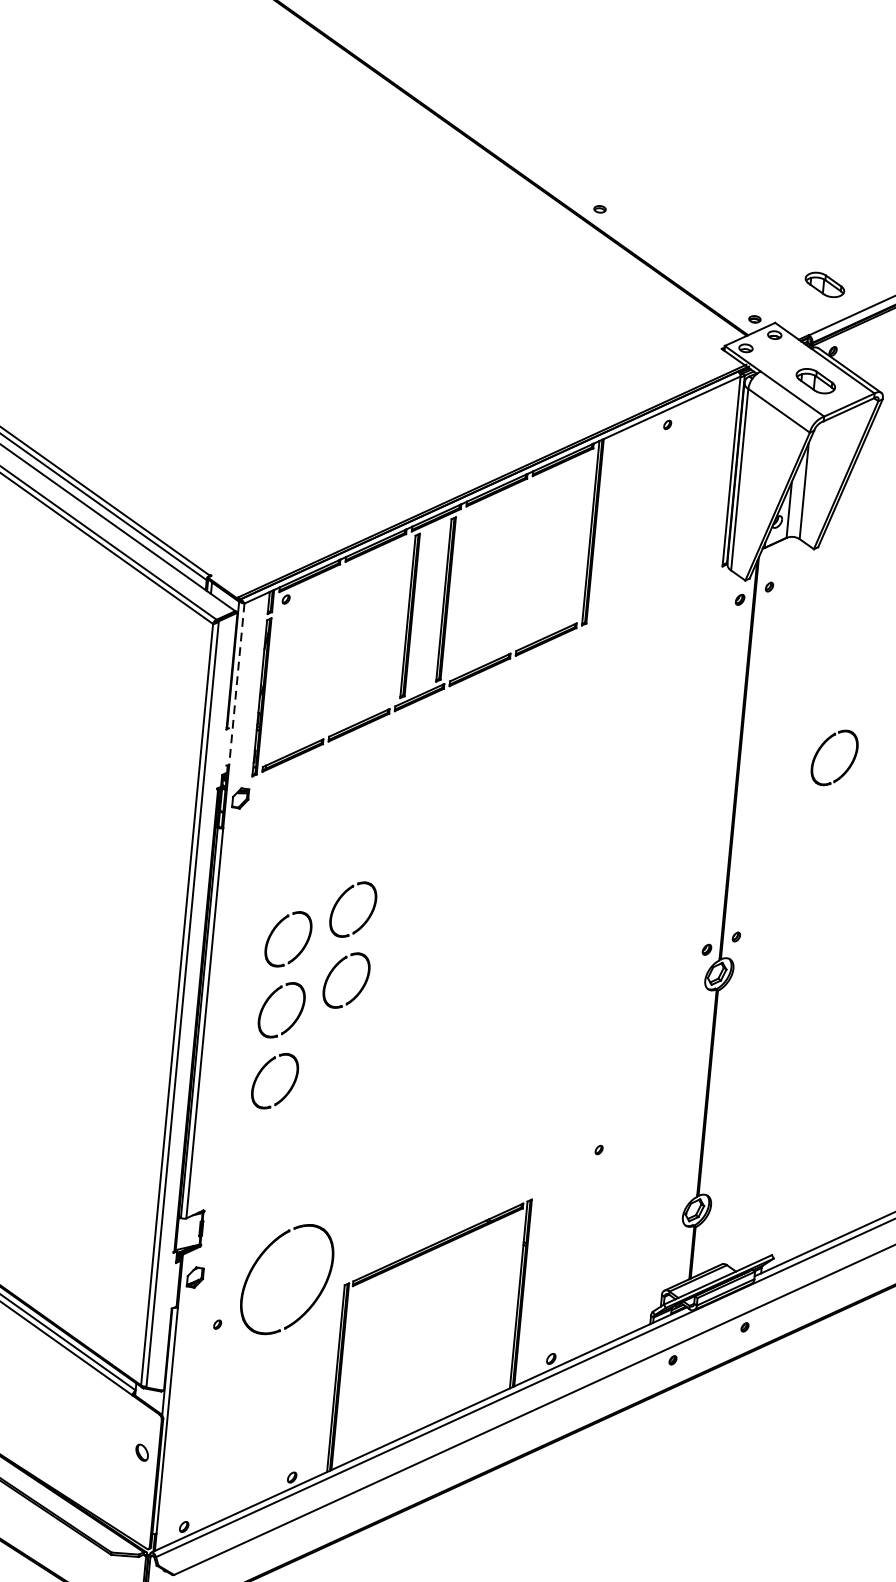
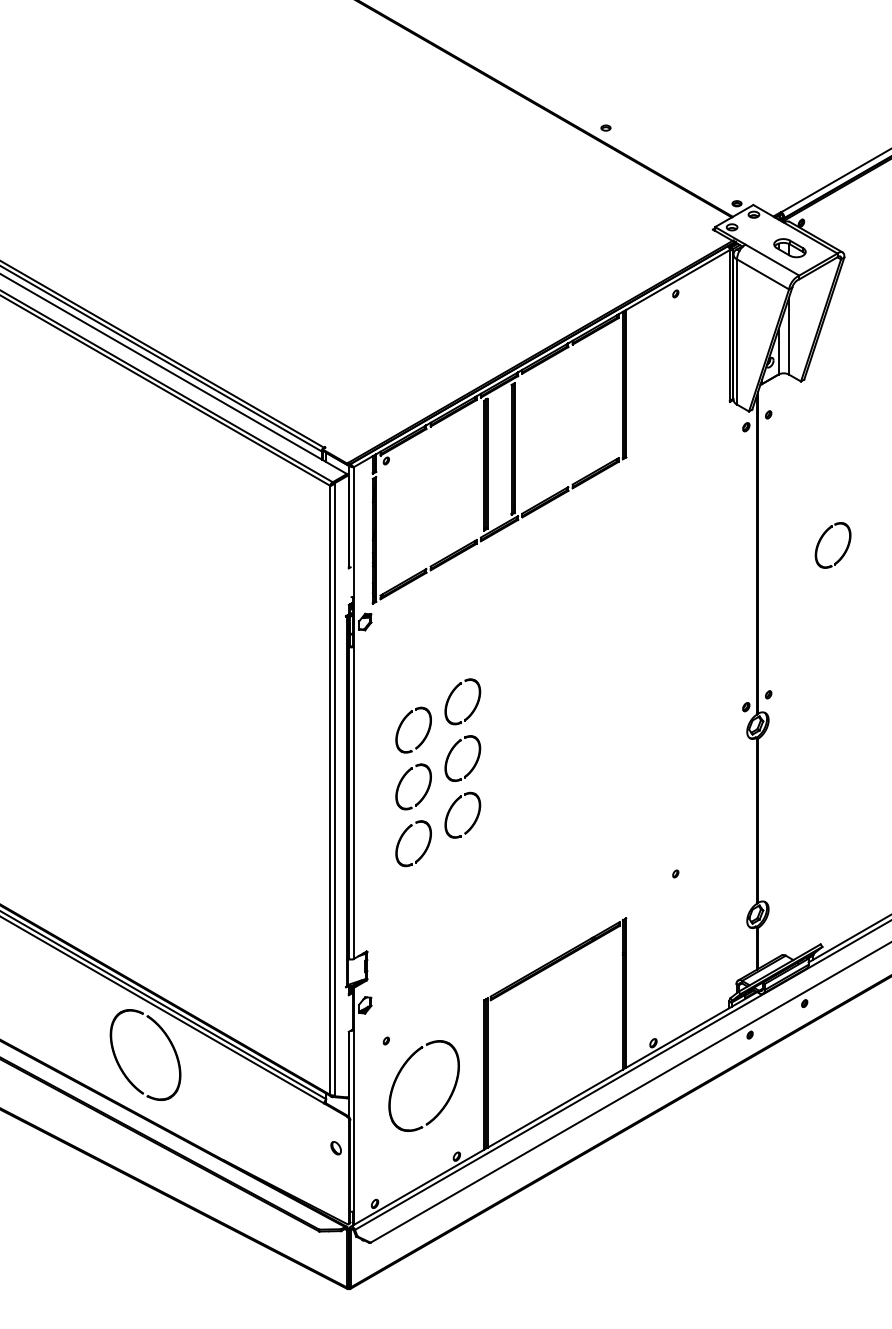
part: (824, 285) -> (789, 171), removed
line: (236, 683) -> (353, 531), dashed -> solid
part: (329, 1039) -> (453, 806), added
part: (259, 1261) -> (400, 1073), moved

